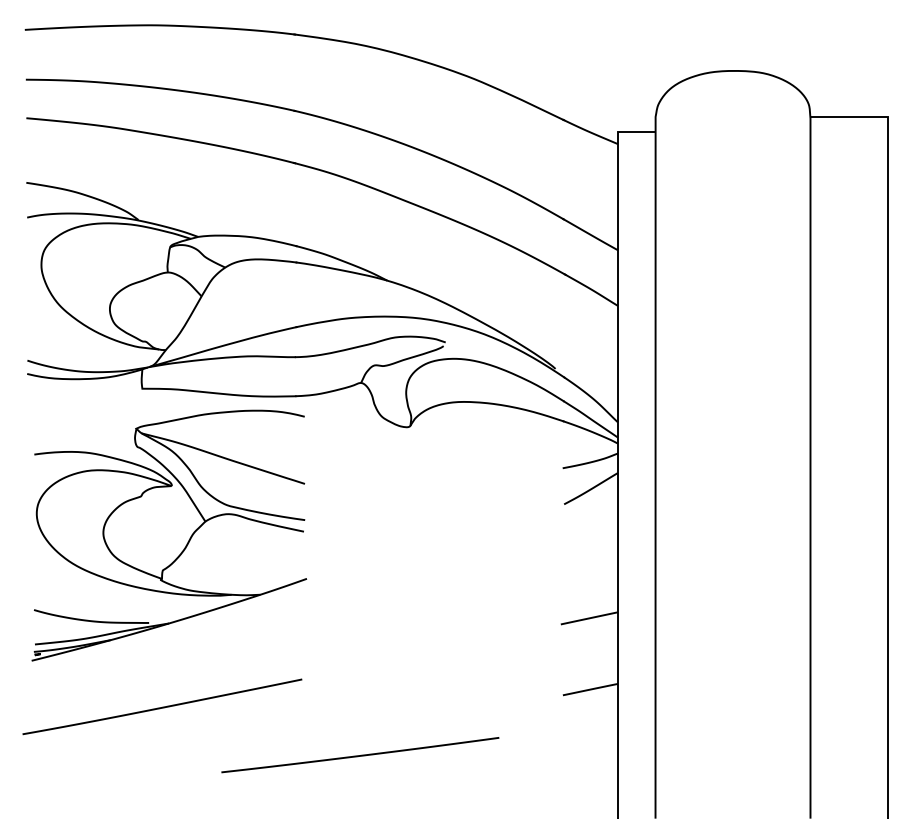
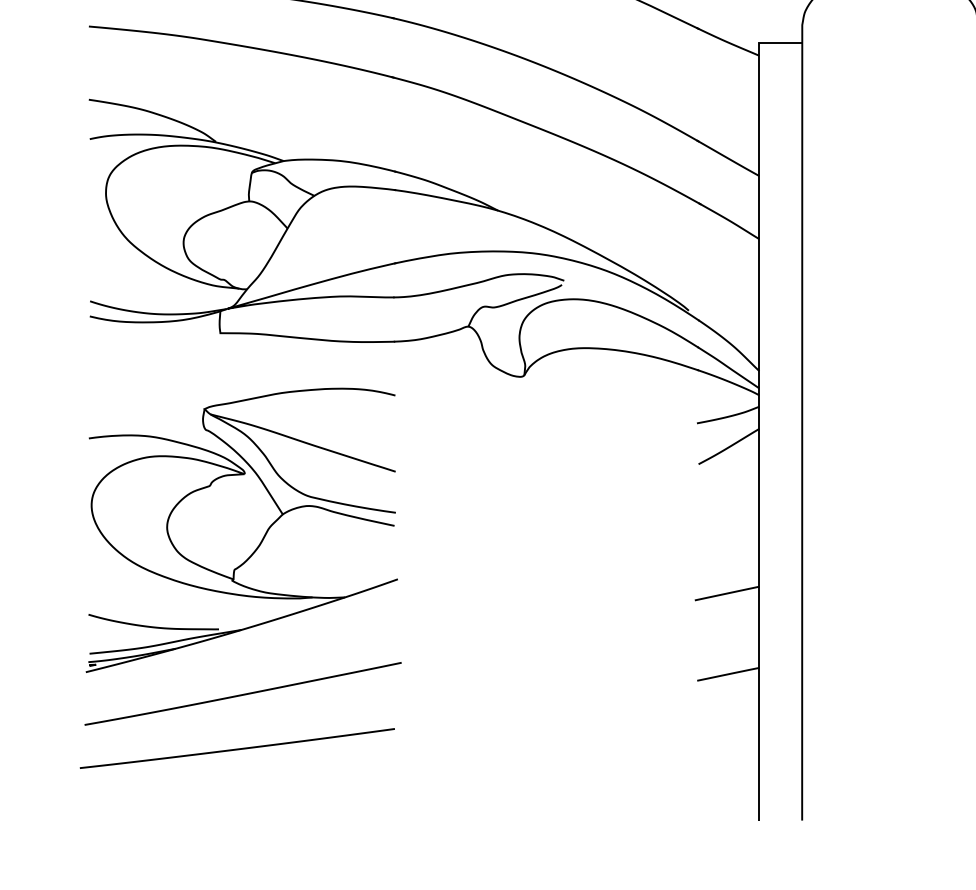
part: (186, 543) -> (261, 539), moved
line: (360, 755) -> (237, 749), moved

